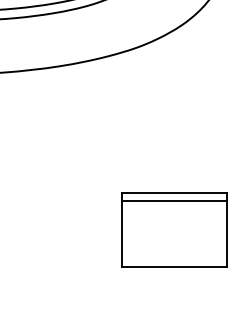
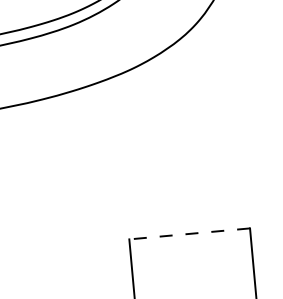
line: (174, 193) -> (189, 234), solid -> dashed
line: (174, 200) -> (190, 242), removed

